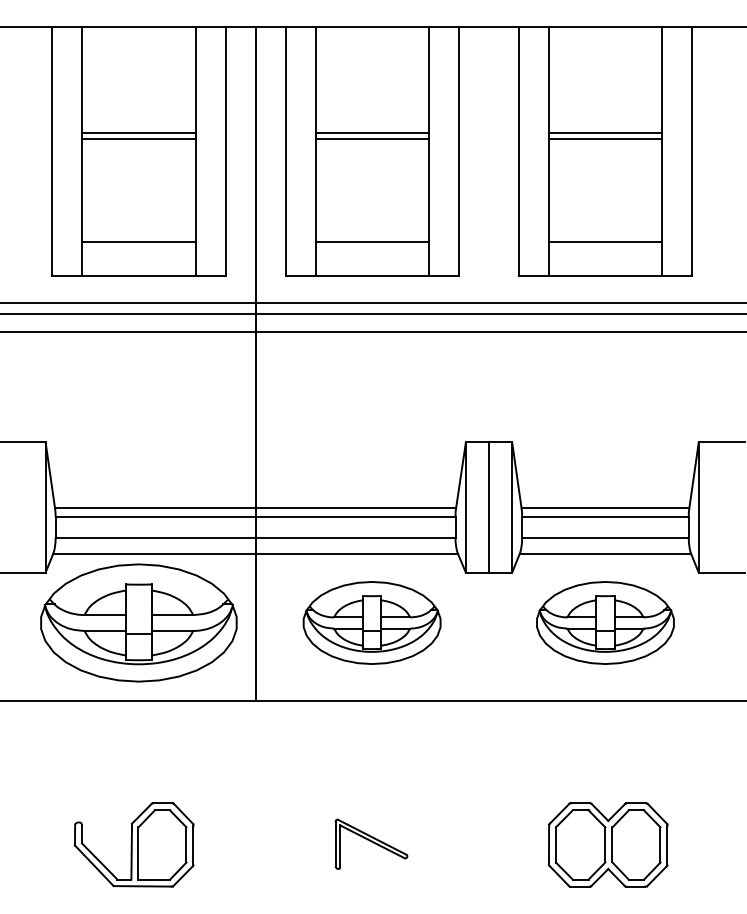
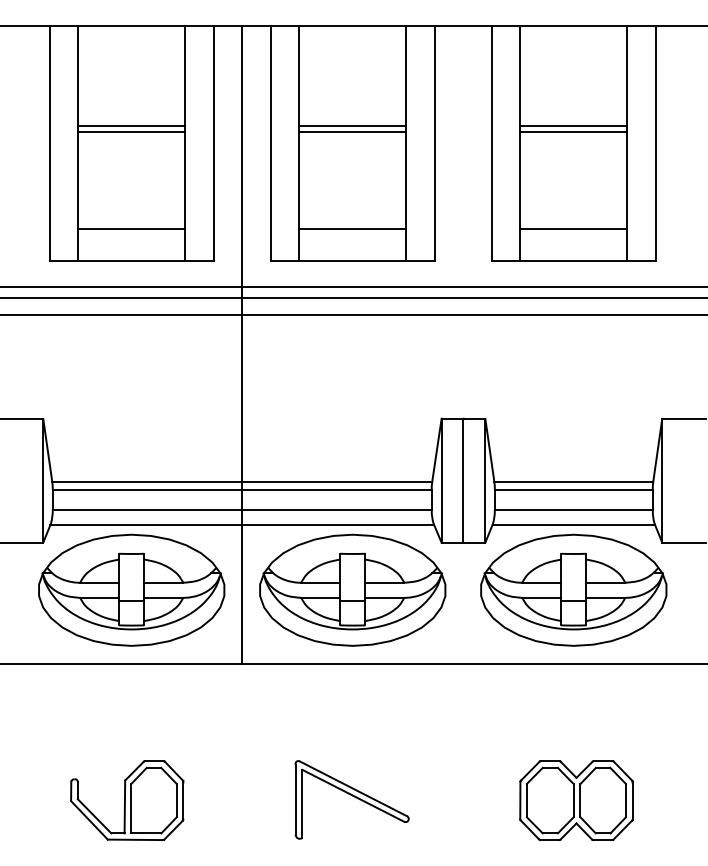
part: (371, 622) -> (352, 589), size x1.43
part: (605, 622) -> (573, 589), size x1.43
part: (371, 844) -> (352, 800), size x1.67

